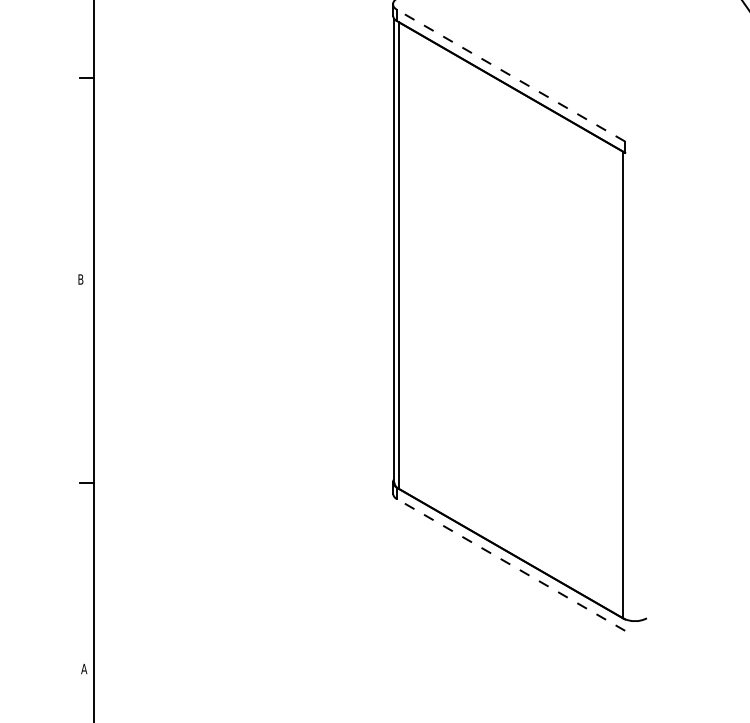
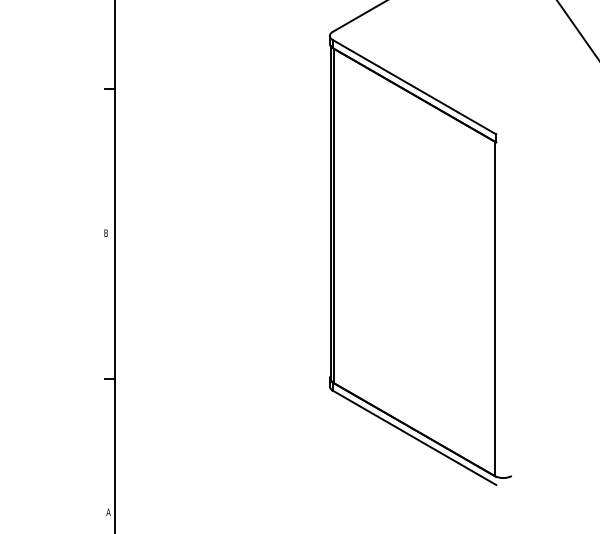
line: (511, 74) -> (414, 86), dashed -> solid
line: (511, 564) -> (414, 437), dashed -> solid

